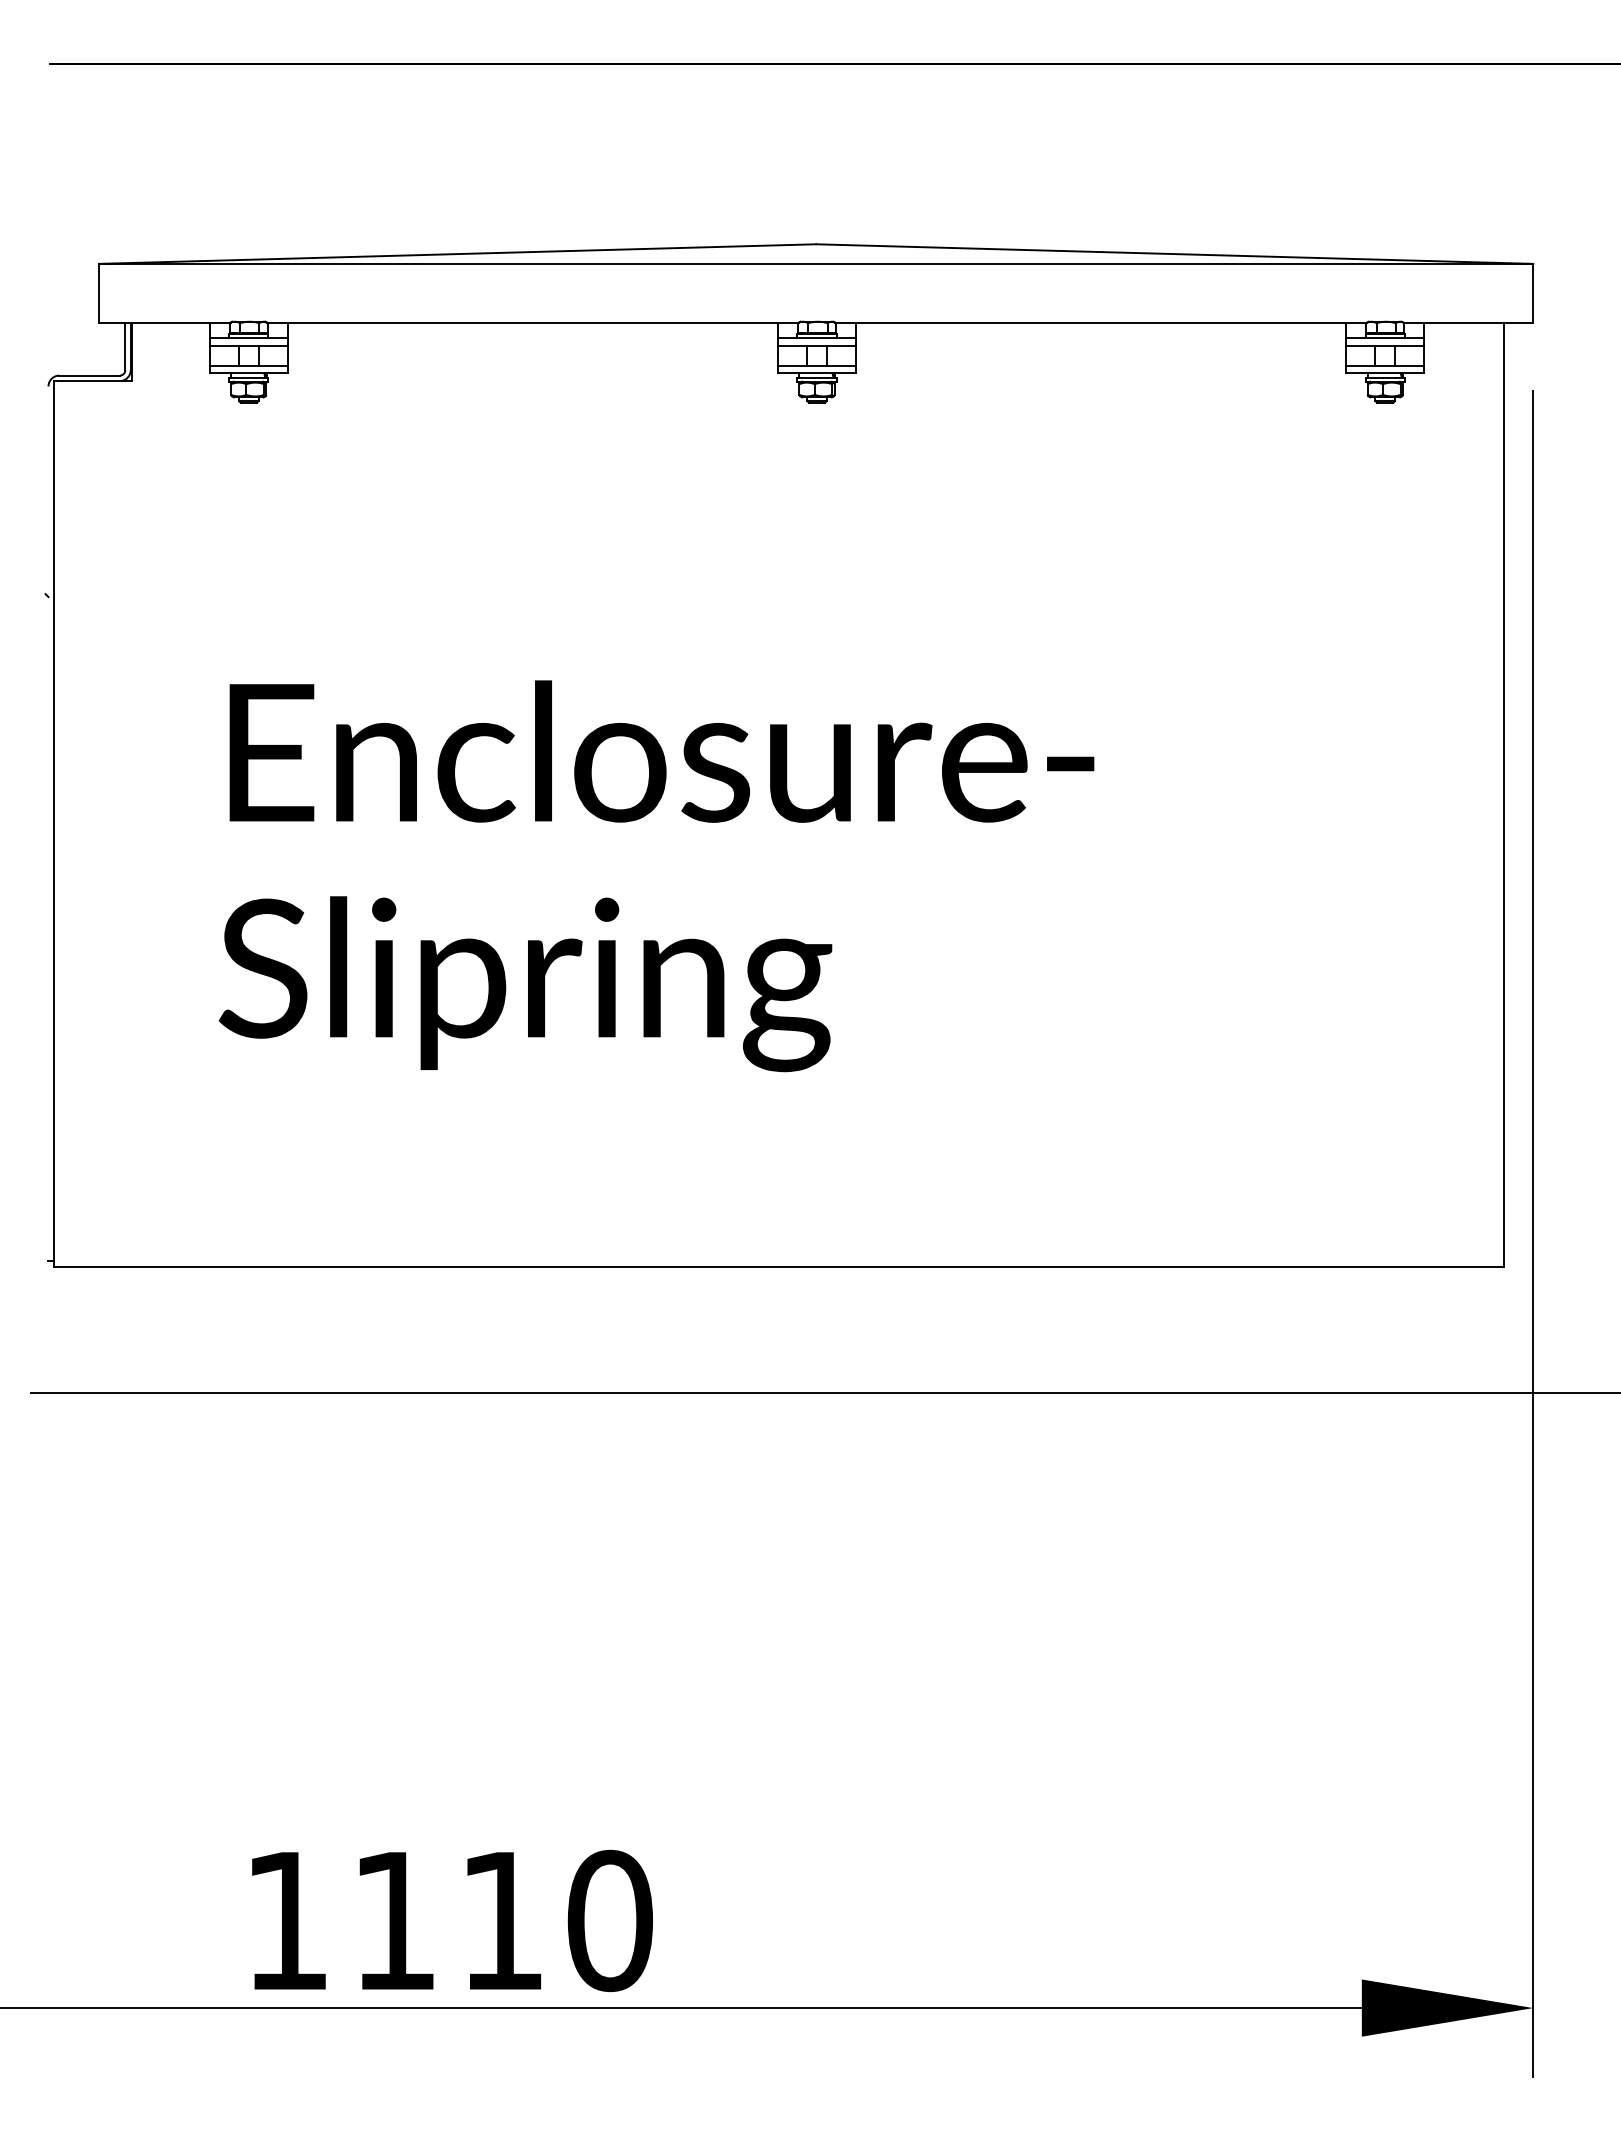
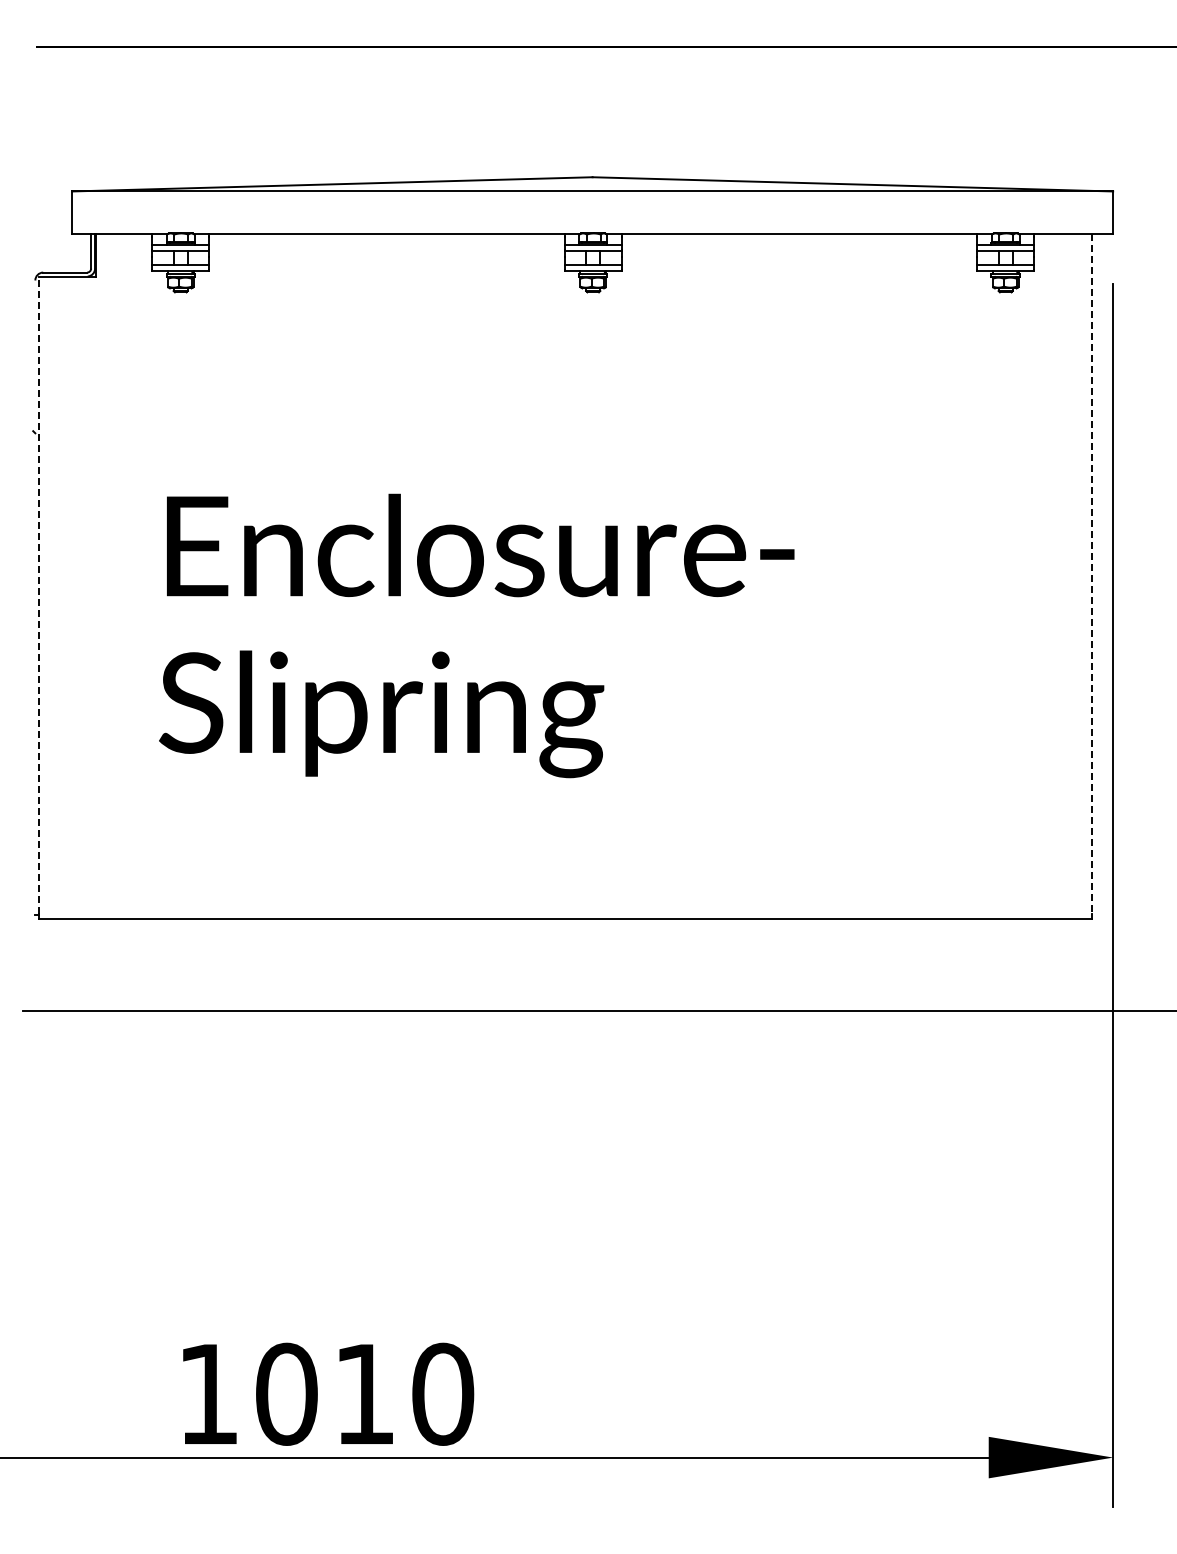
line: (1503, 790) -> (1091, 573), solid -> dashed
line: (54, 820) -> (39, 595), solid -> dashed
text: (394, 1919) -> (286, 1393), 1110 -> 1010

